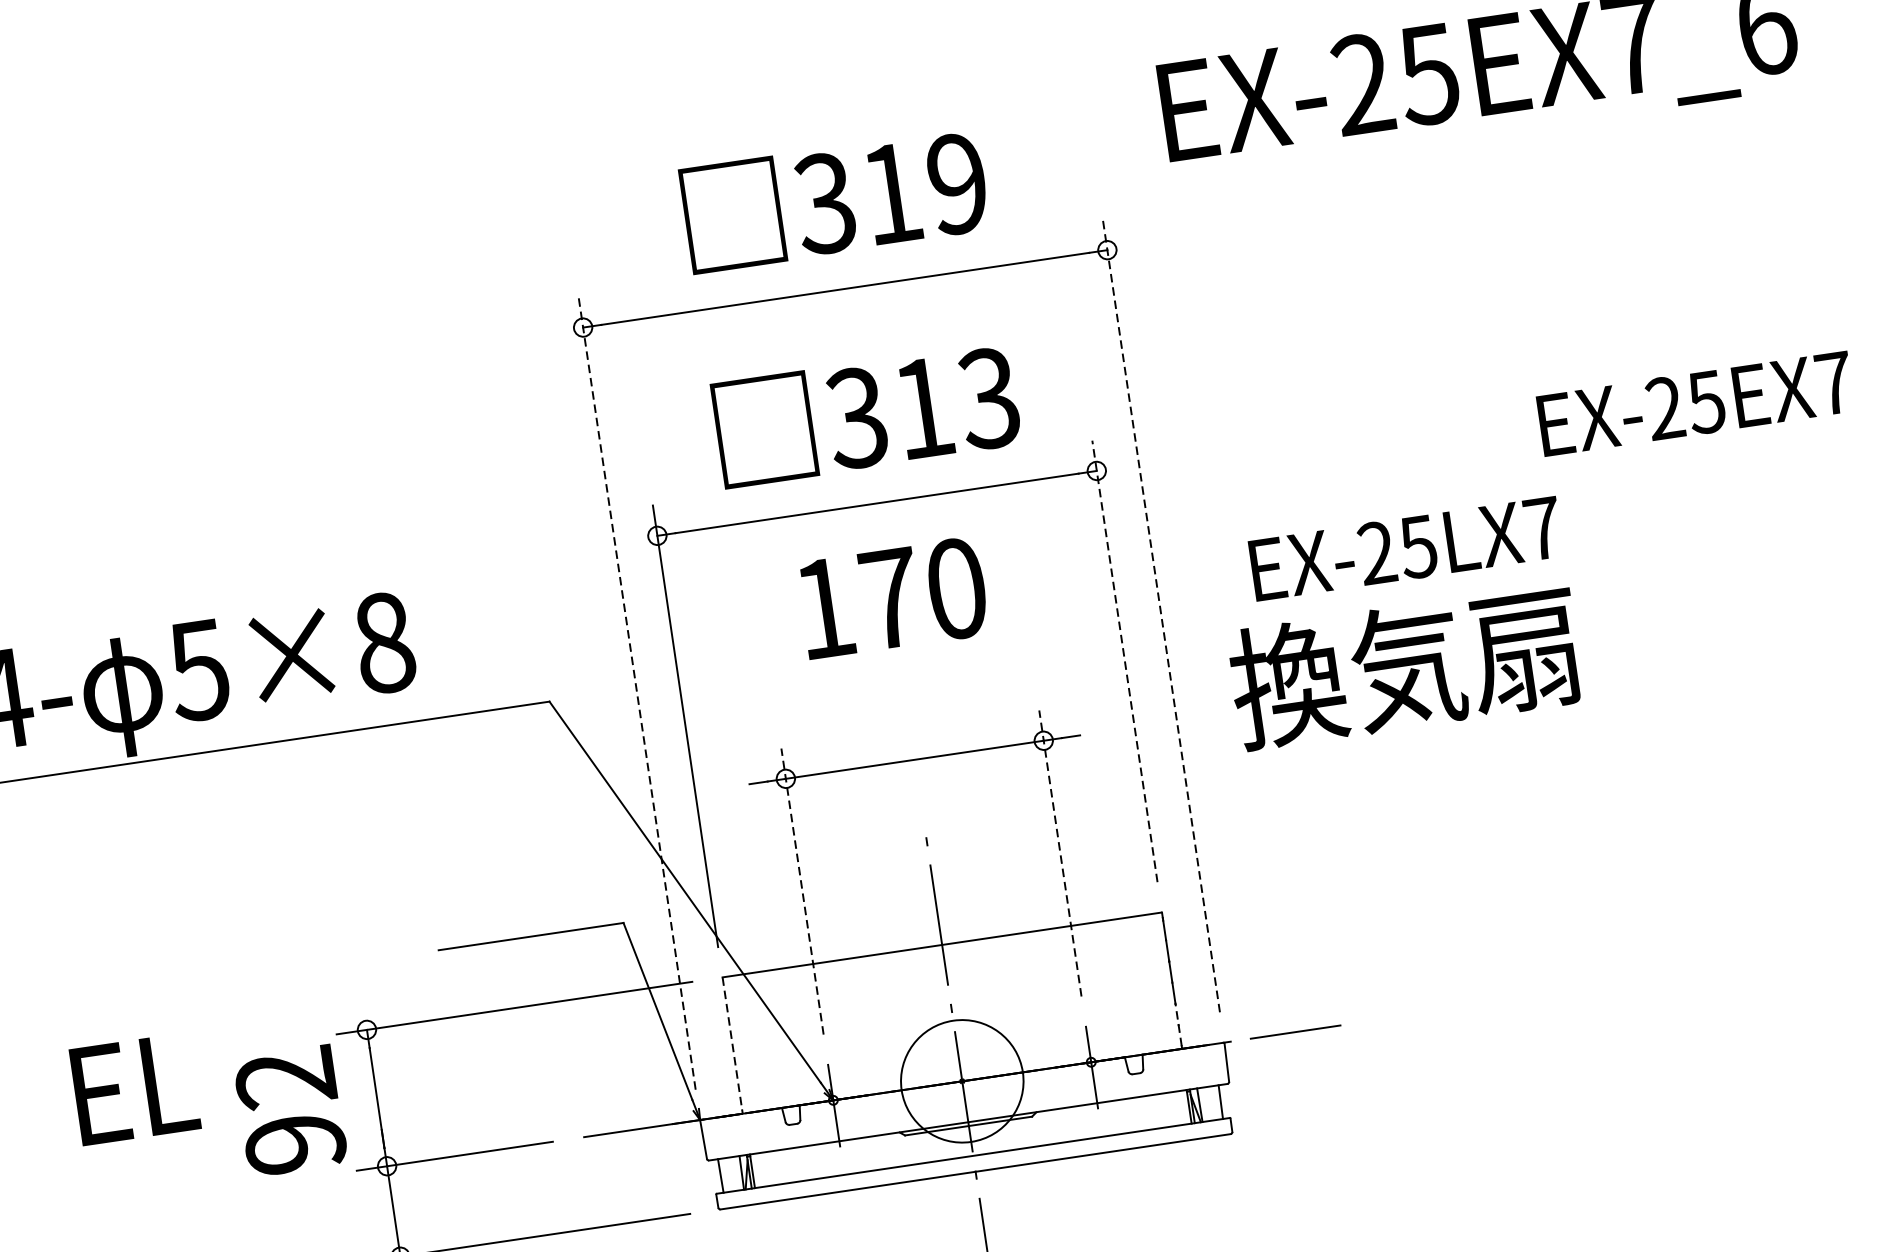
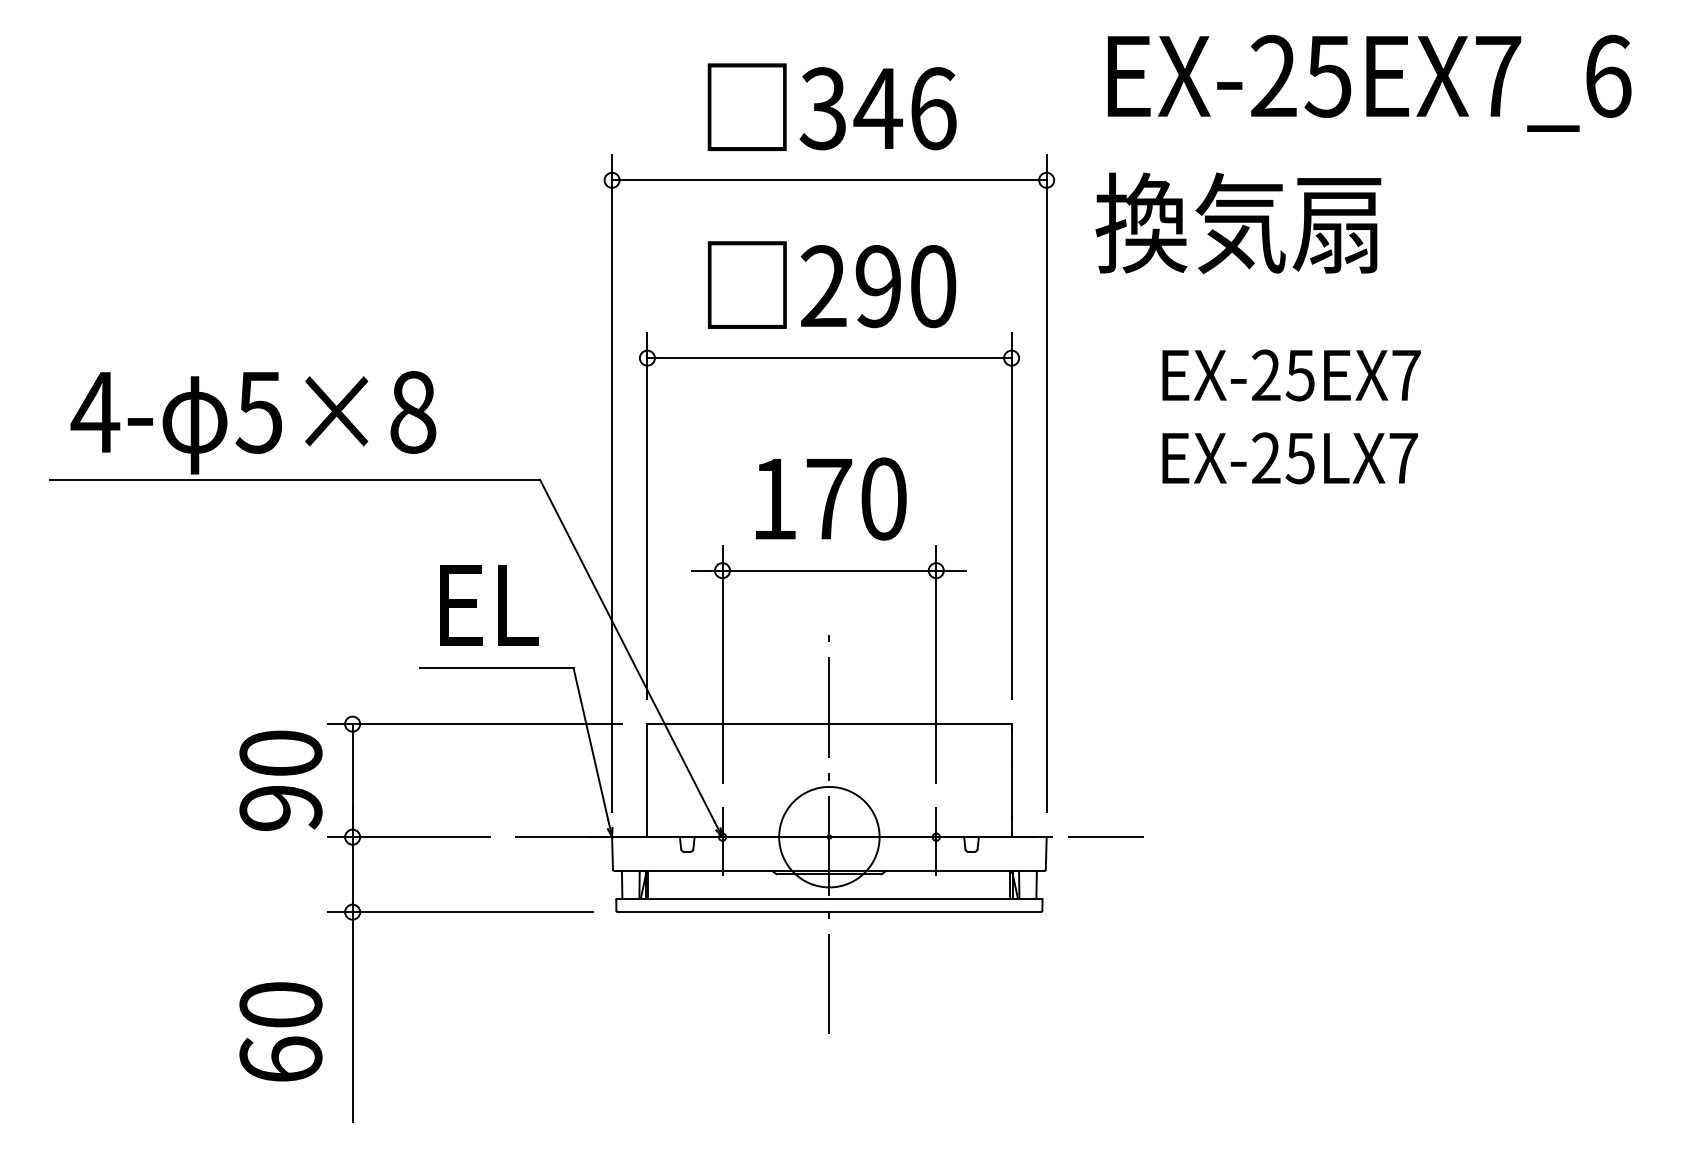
text: (923, 188) -> (904, 108), 319 -> 346
text: (1695, 403) -> (1291, 375), moved
text: (922, 408) -> (877, 286), 313 -> 290
text: (1405, 549) -> (1289, 458), moved
text: (893, 597) -> (831, 498), moved
line: (1161, 615) -> (1046, 483), dashed -> solid
line: (1124, 662) -> (1011, 516), dashed -> solid
text: (1405, 667) -> (1238, 223), moved
line: (637, 693) -> (612, 483), dashed -> solid
line: (1060, 853) -> (936, 664), dashed -> solid
line: (802, 892) -> (722, 664), dashed -> solid
line: (1178, 1023) -> (1011, 816), dashed -> solid
line: (732, 1044) -> (647, 779), dashed -> solid
text: (285, 1078) -> (280, 753), 92 -> 90
text: (135, 1089) -> (489, 605), moved

